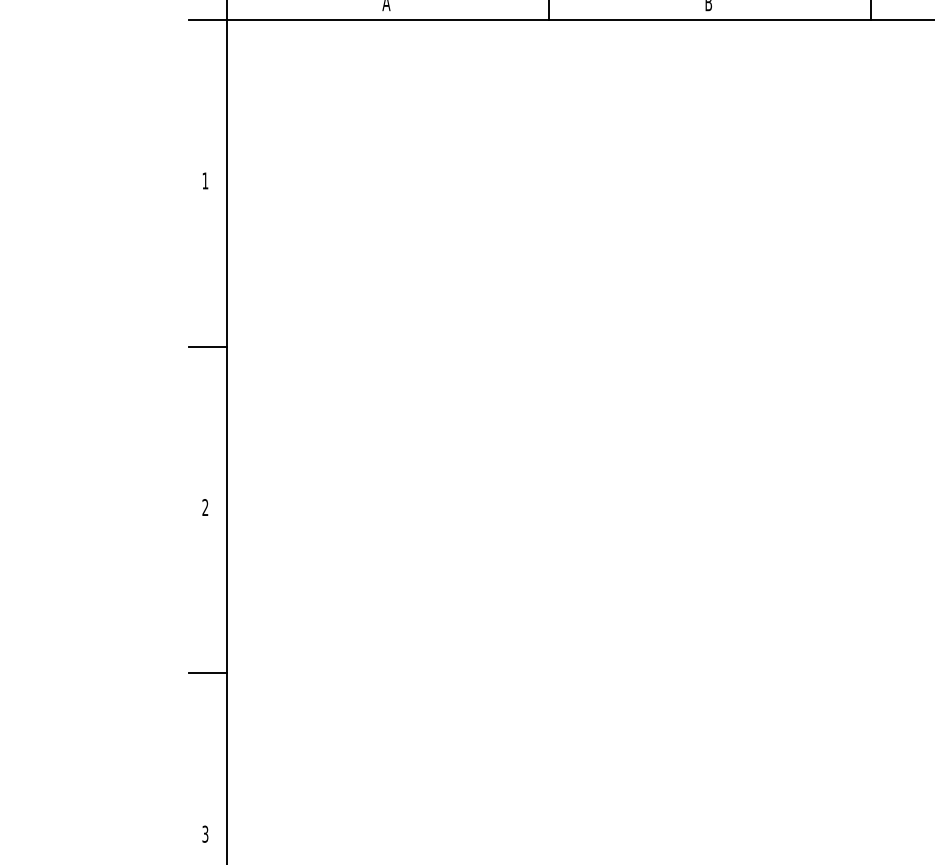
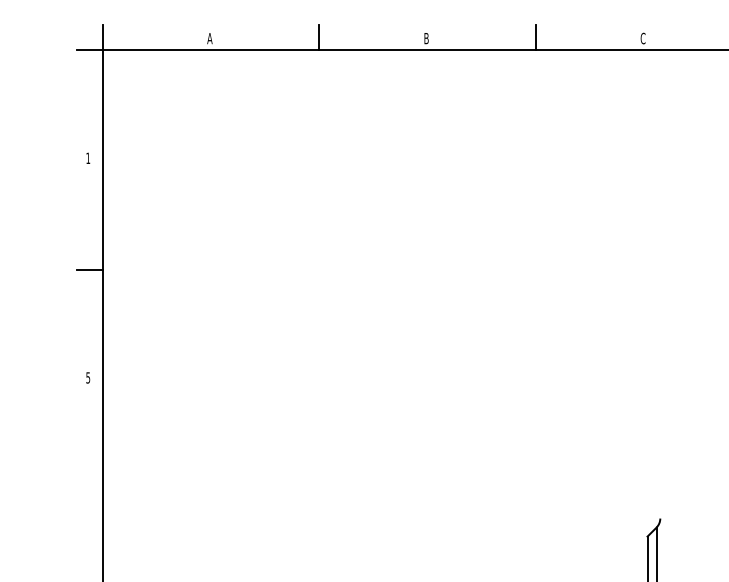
text: (205, 507) -> (88, 377), 2 -> 5
line: (207, 673) -> (89, 489), removed

